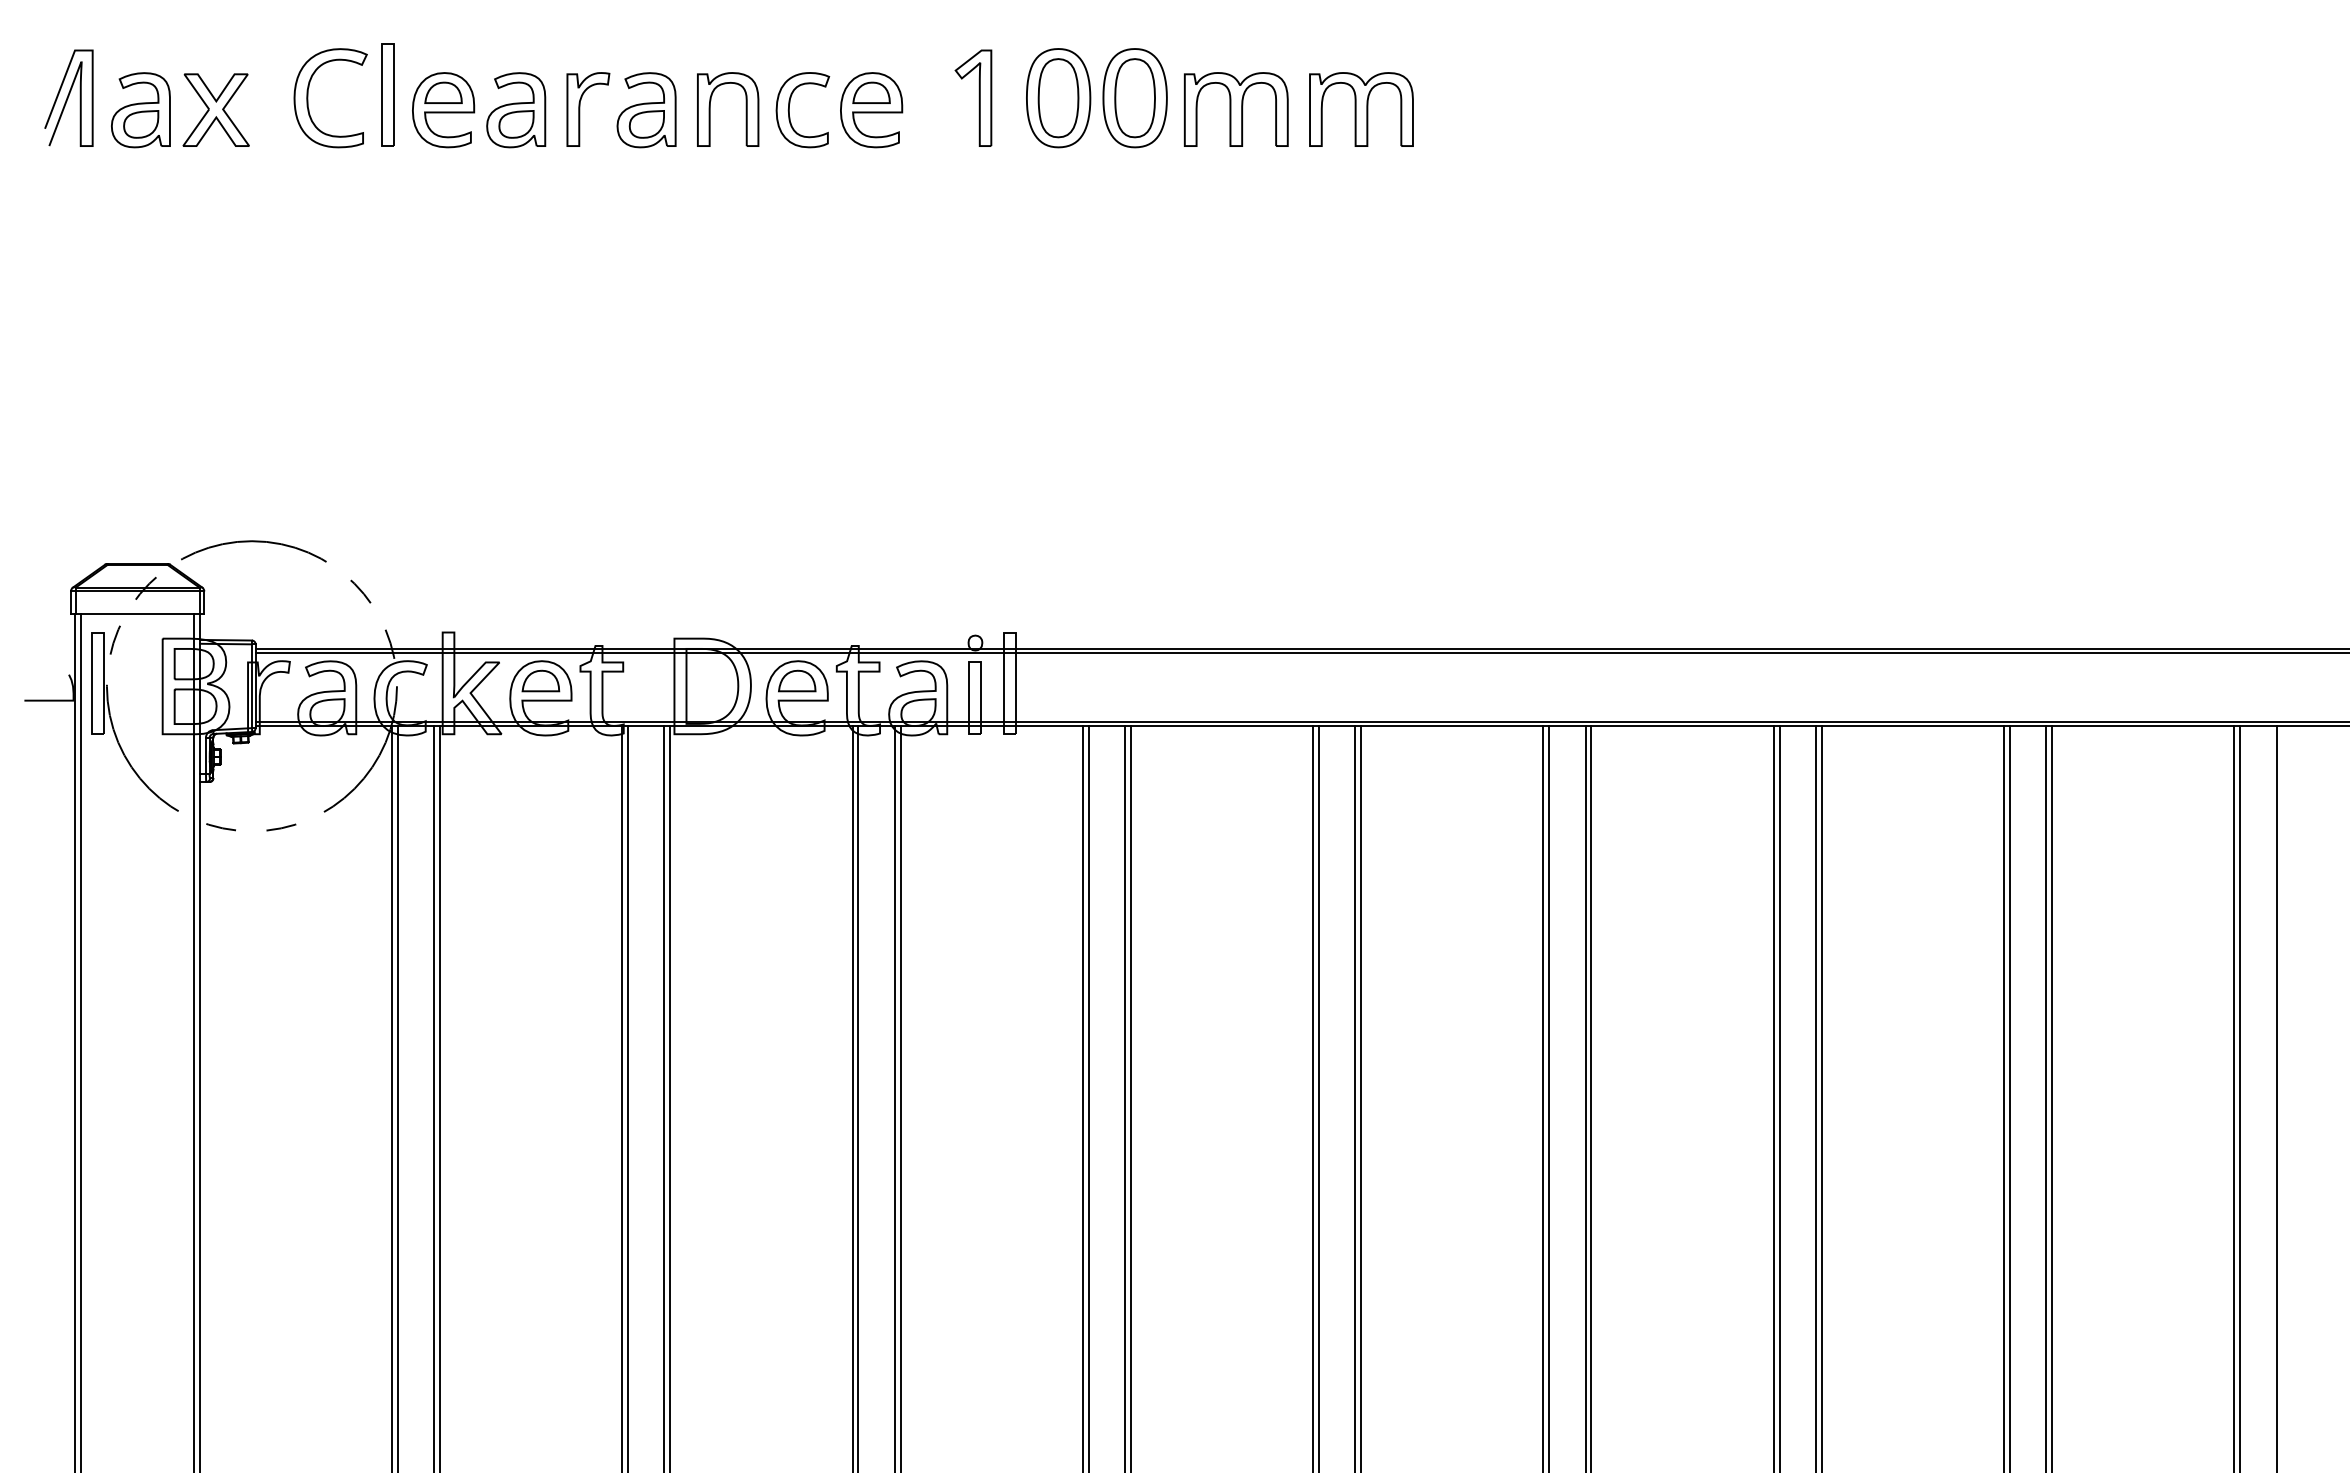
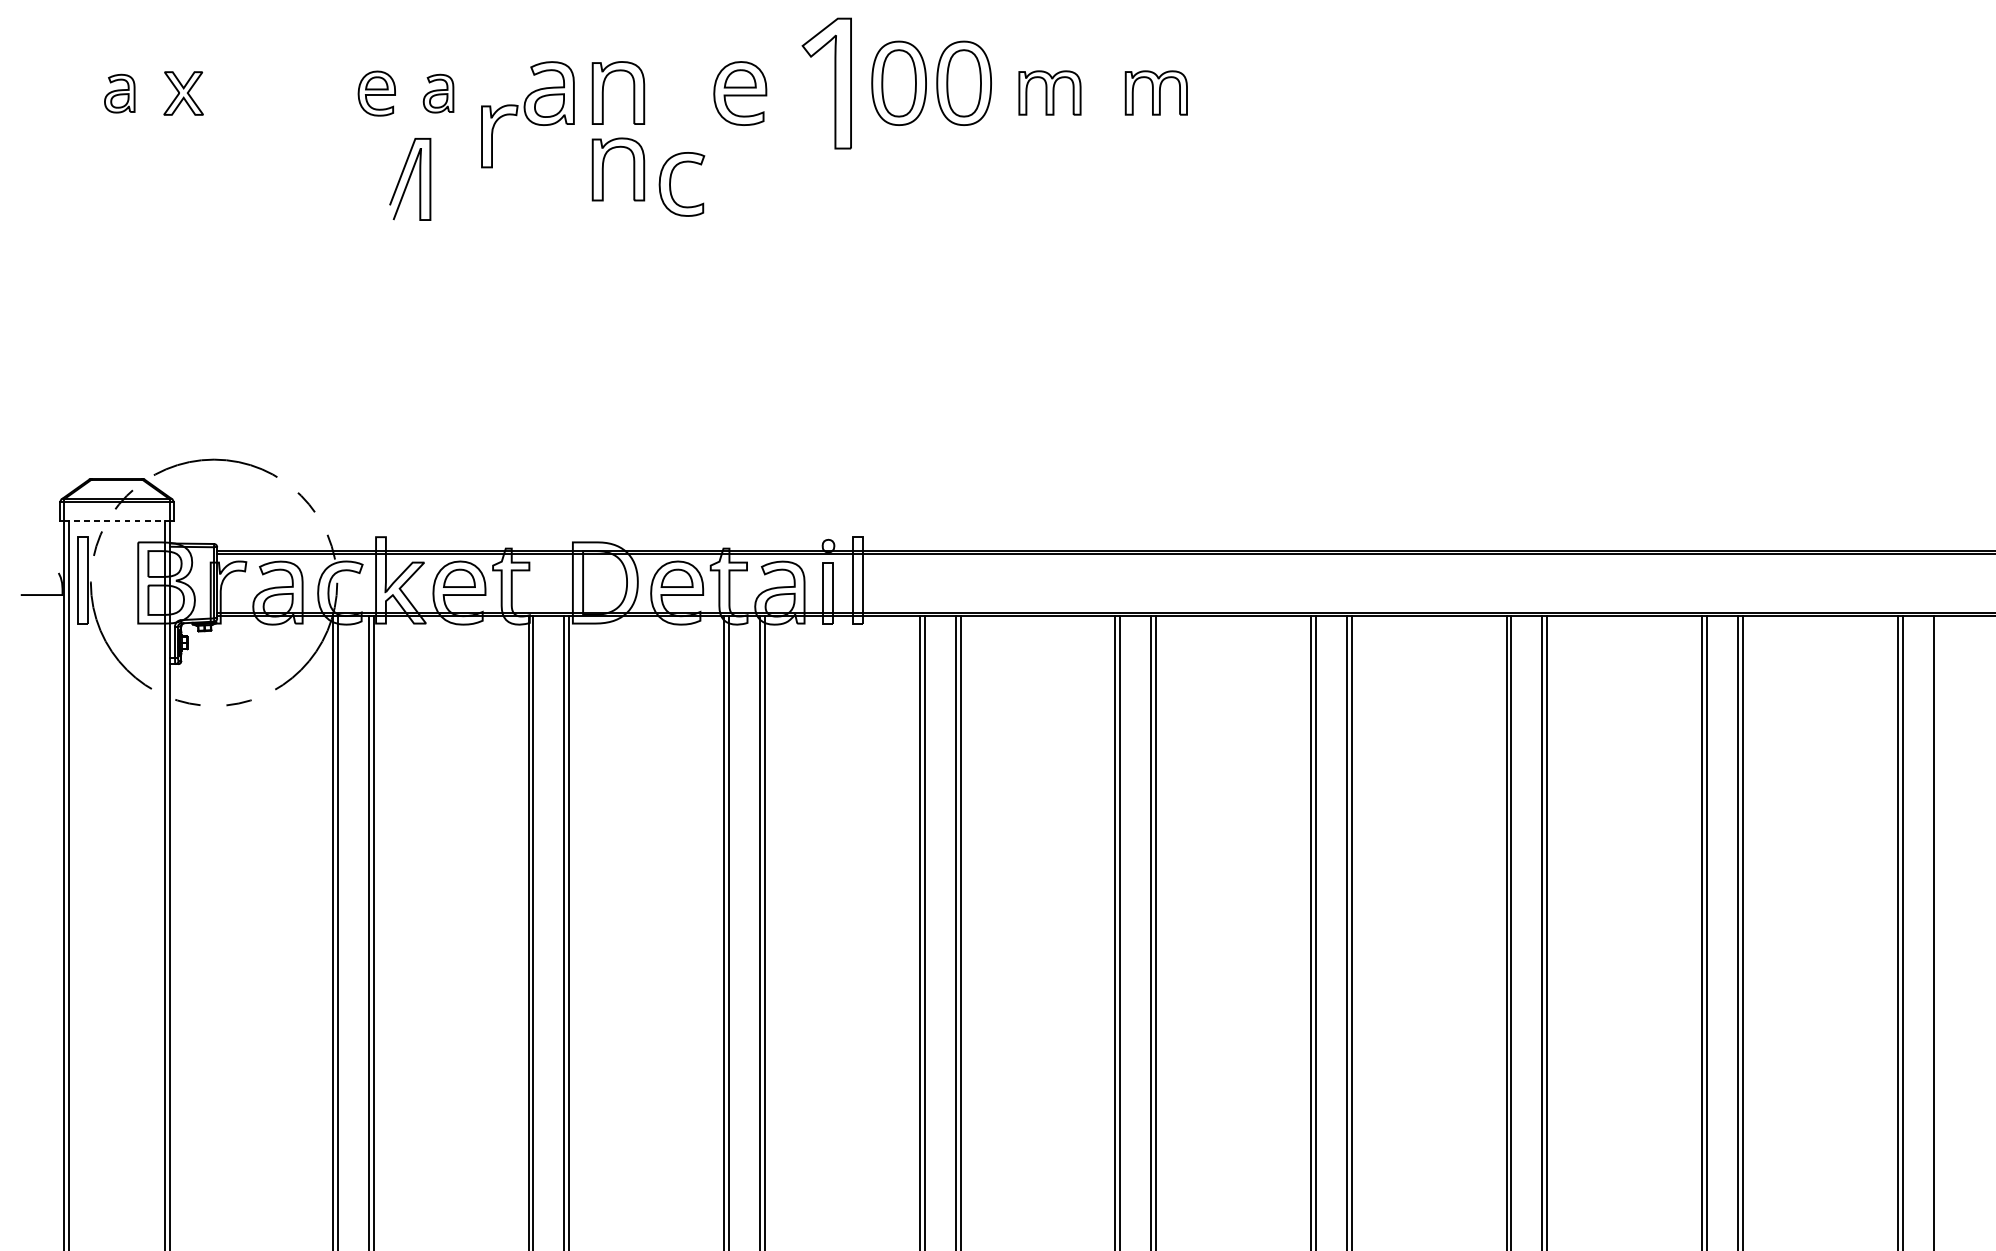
part: (387, 94) -> (329, 80), removed
curve: (68, 97) -> (409, 178), moved
part: (973, 97) -> (826, 82), size x1.6
part: (308, 98) -> (262, 83), removed
part: (215, 109) -> (183, 92), size x0.7
part: (580, 109) -> (493, 136), moved
part: (1235, 109) -> (1049, 92), size x0.7
part: (1361, 109) -> (1156, 92), size x0.7
part: (140, 110) -> (119, 93), size x0.6
part: (443, 110) -> (376, 93), size x0.7
part: (516, 110) -> (438, 93), size x0.6
part: (789, 110) -> (670, 184), moved
part: (745, 199) -> (633, 169), added
line: (137, 613) -> (116, 521), solid -> dashed

